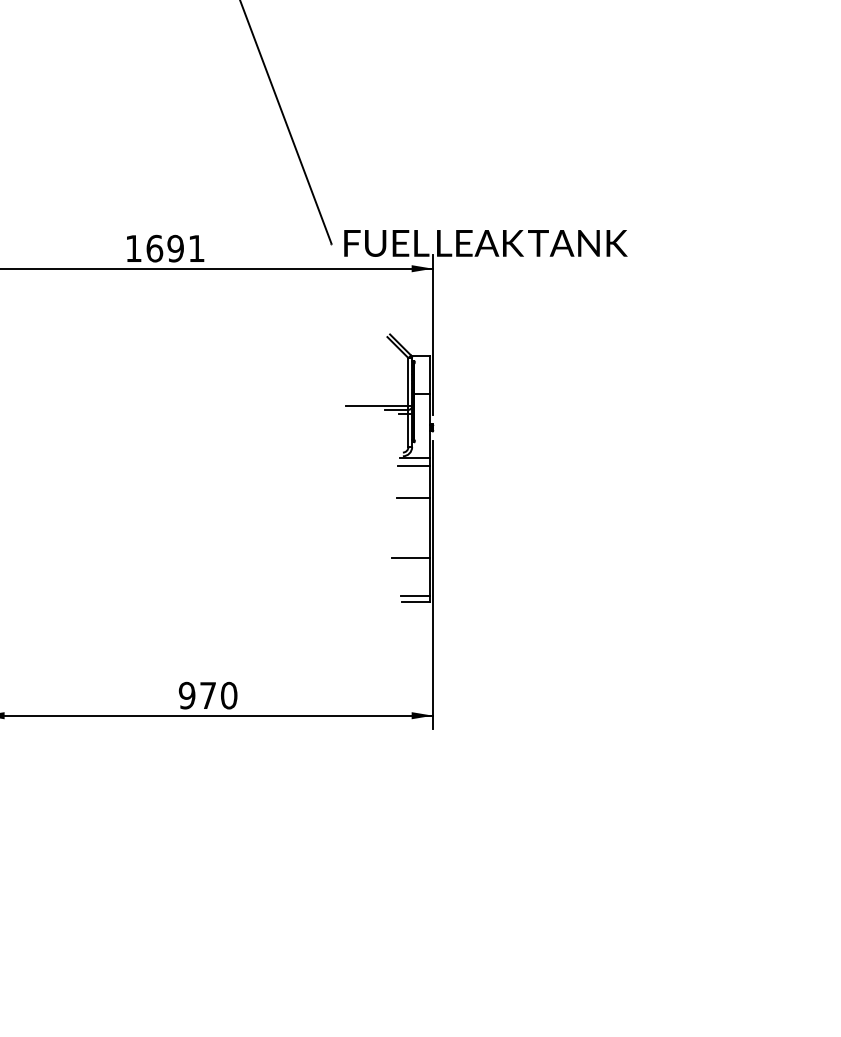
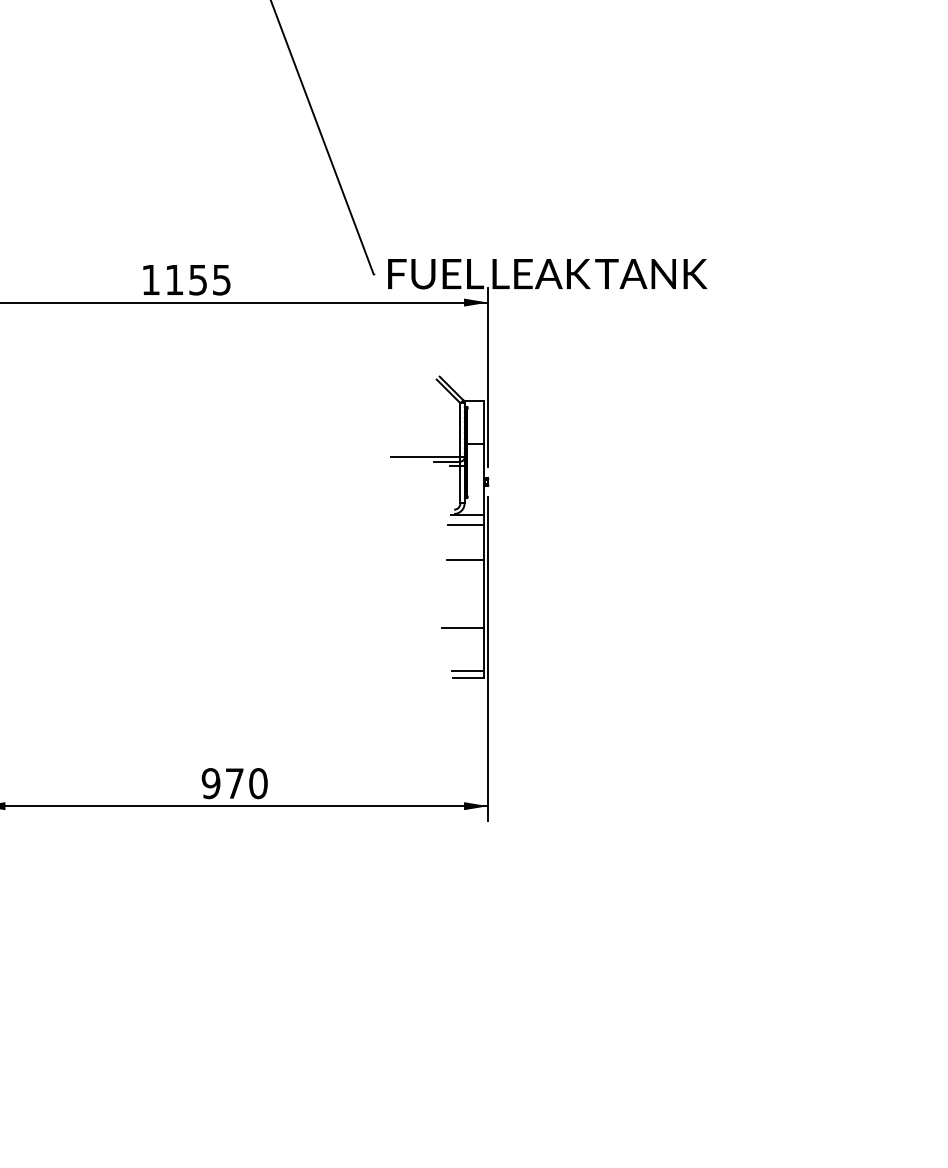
text: (175, 248) -> (197, 279), 1691 -> 1155

